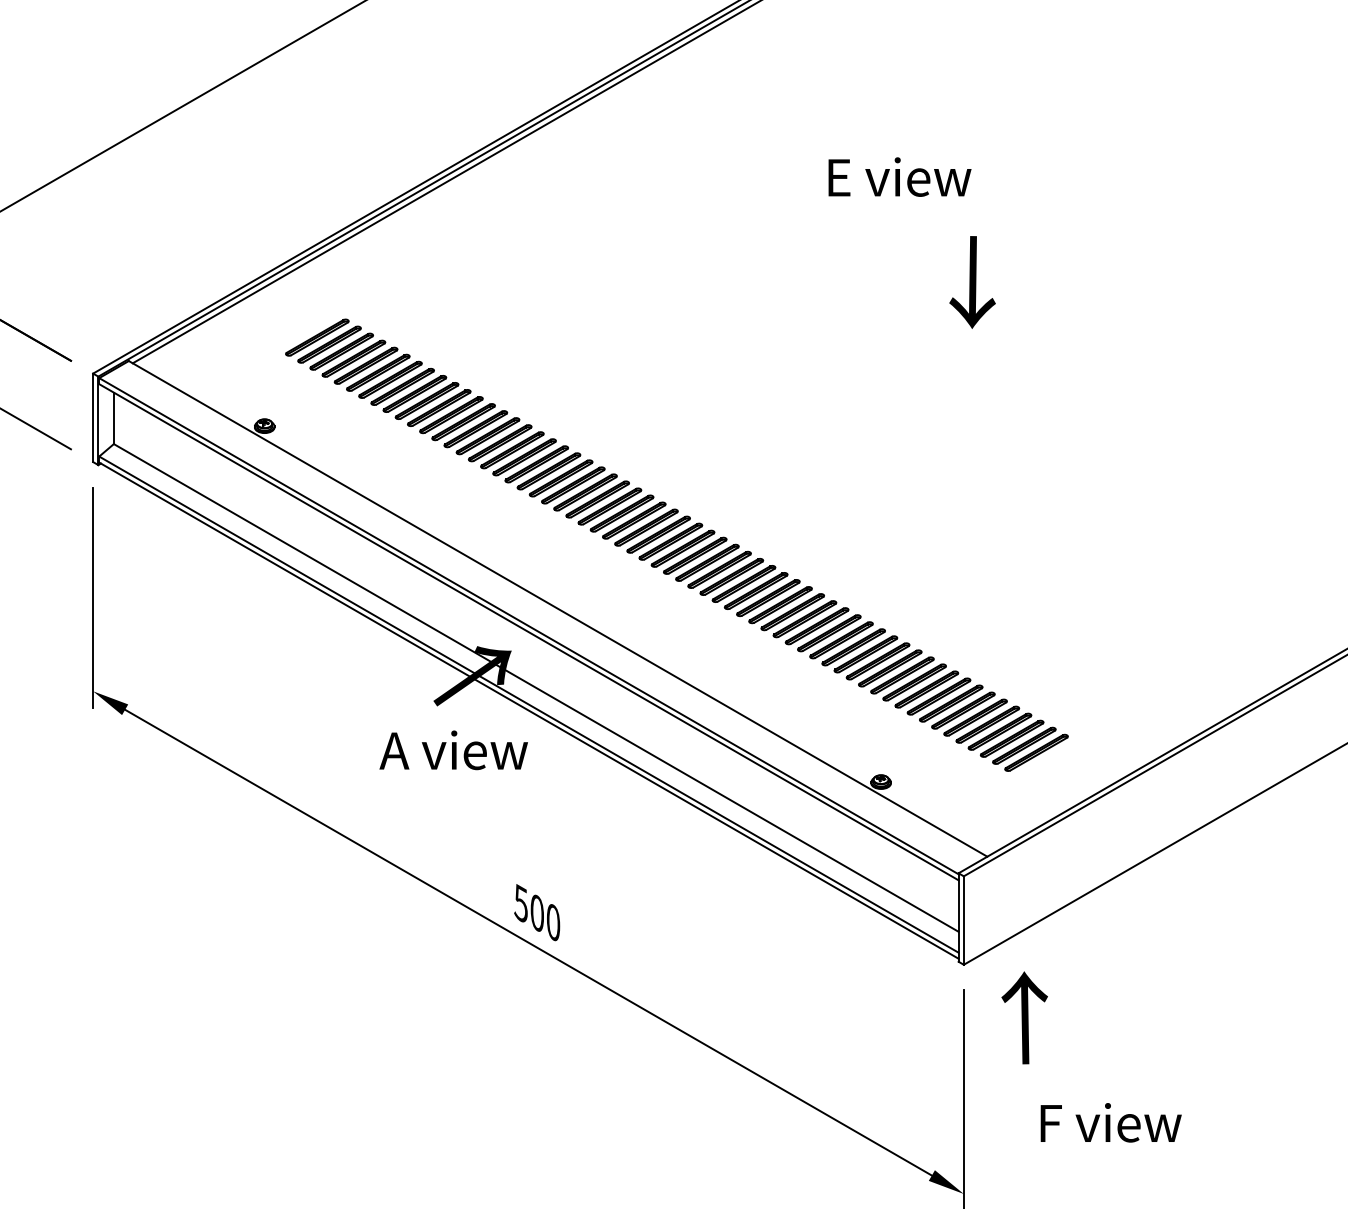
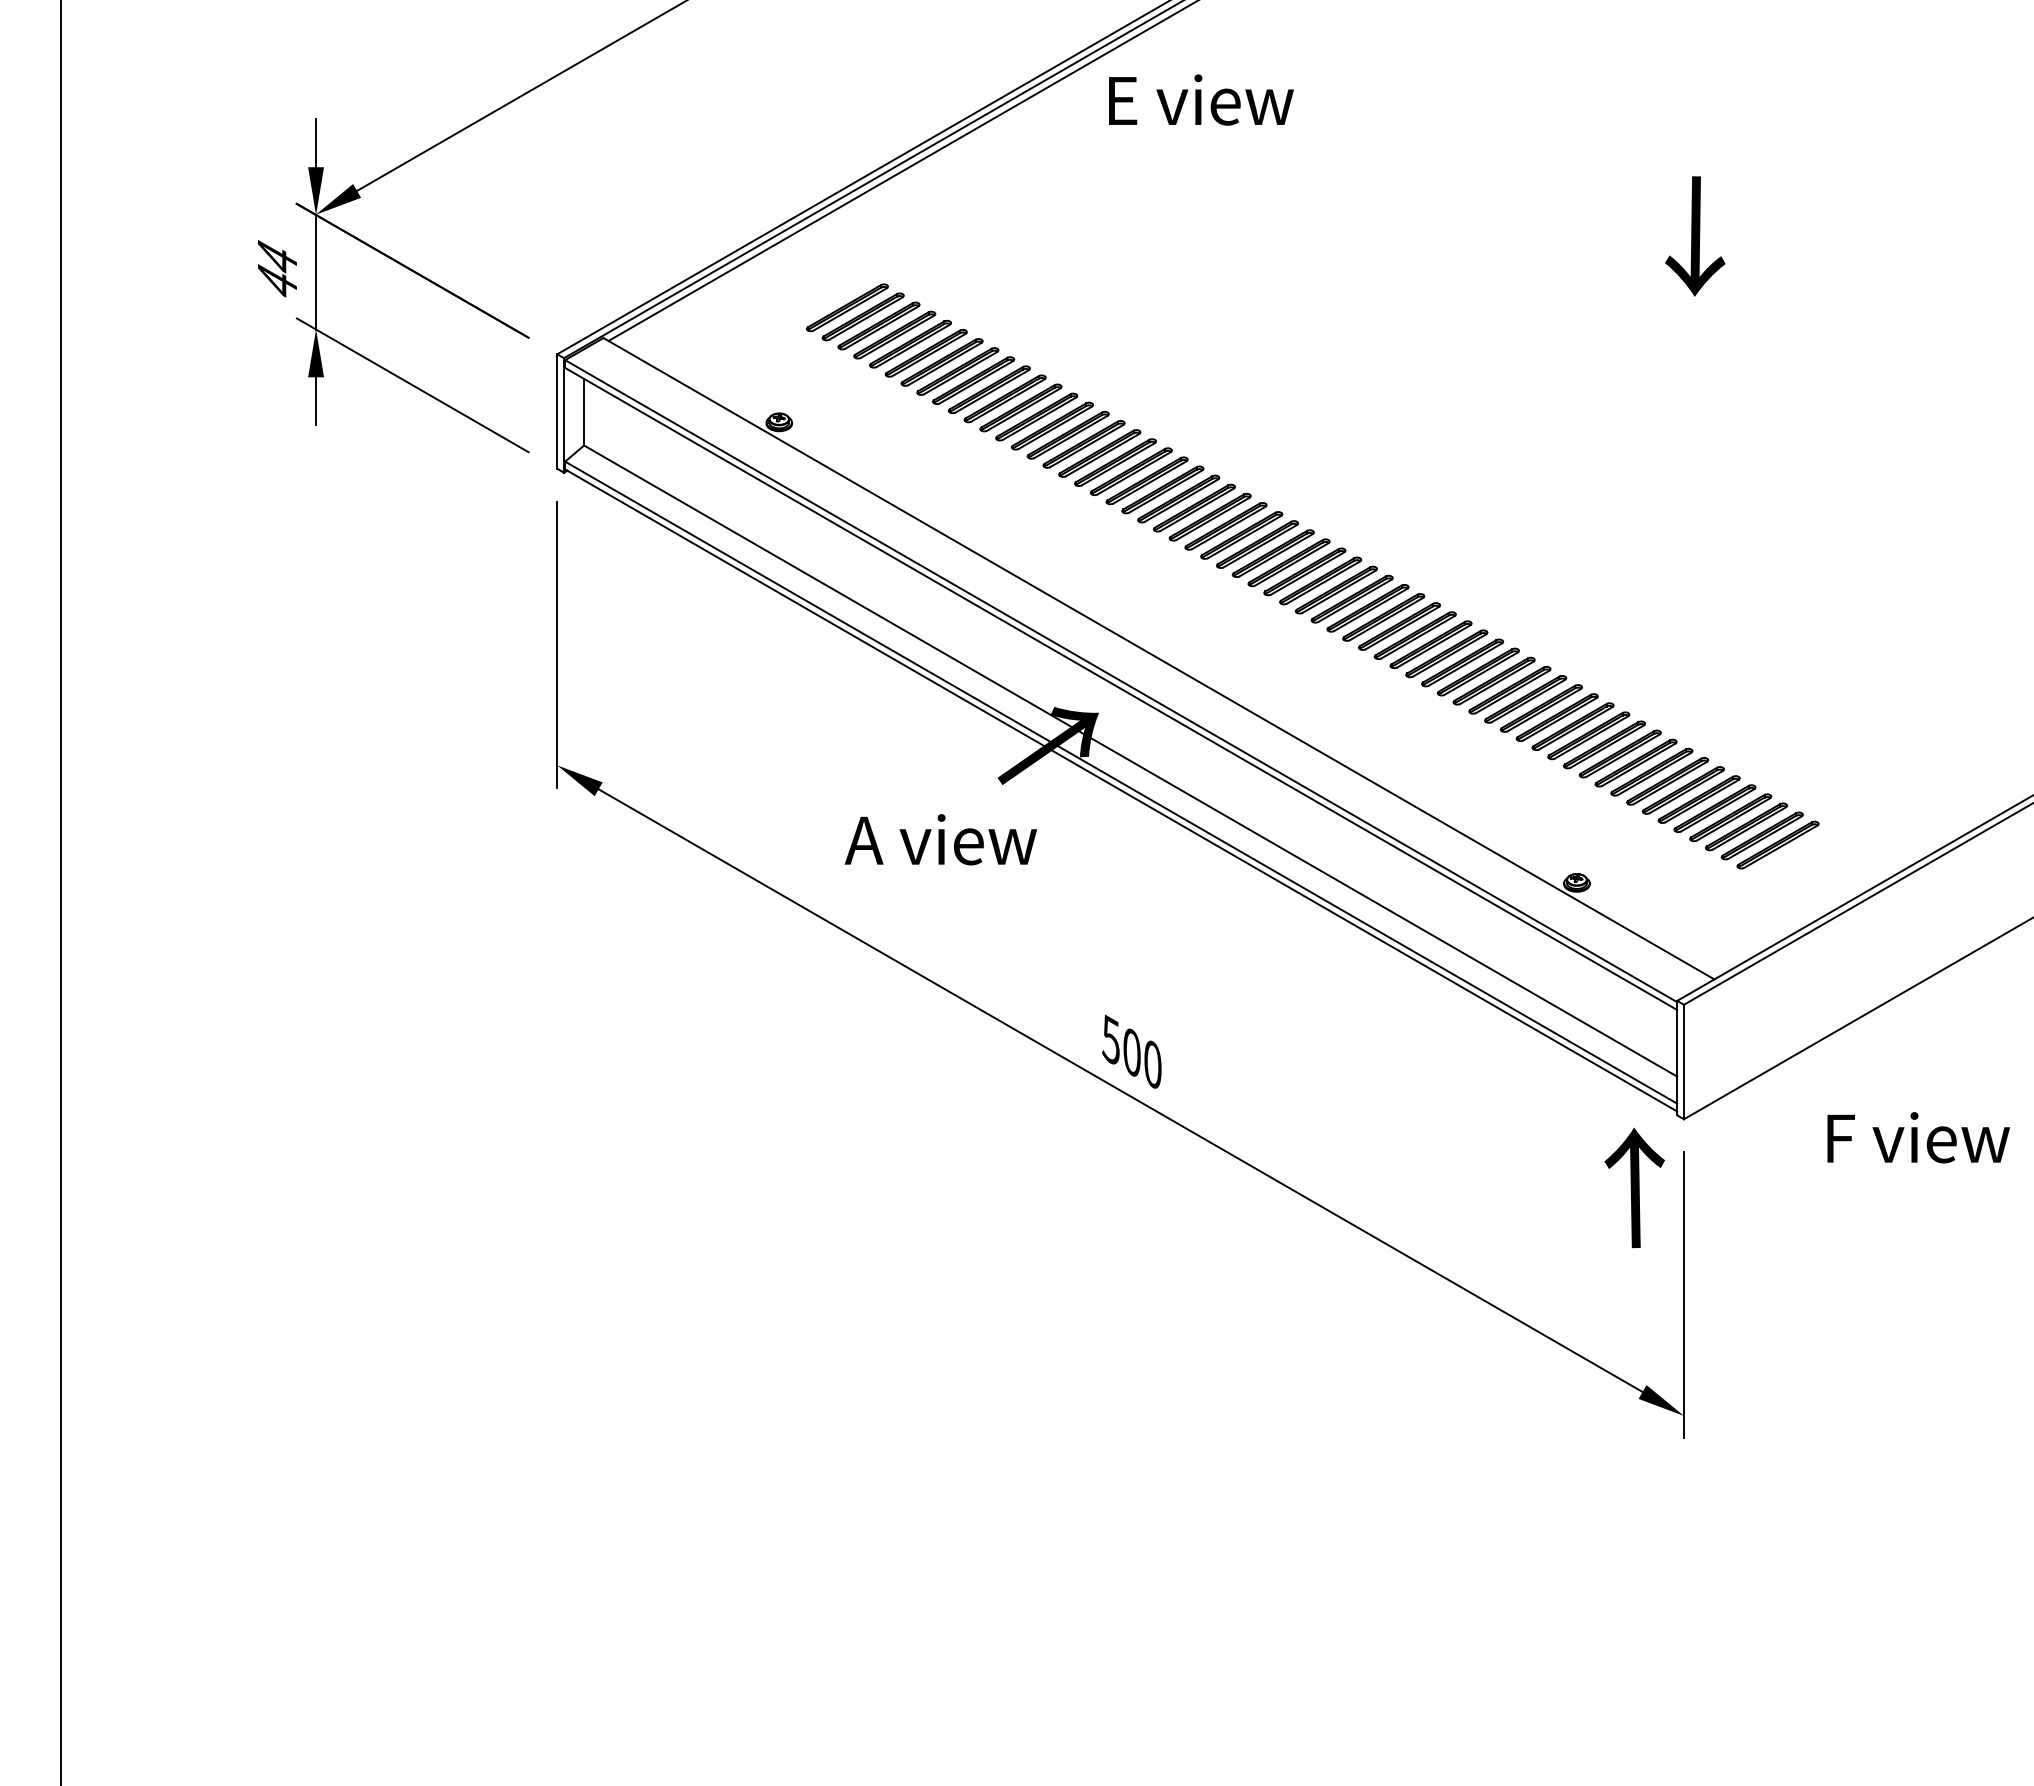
text: (900, 176) -> (1201, 99), moved
text: (453, 750) -> (940, 839), moved
text: (1024, 1017) -> (1634, 1187), moved
text: (1111, 1122) -> (1918, 1137), moved

